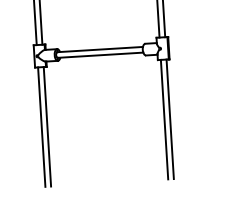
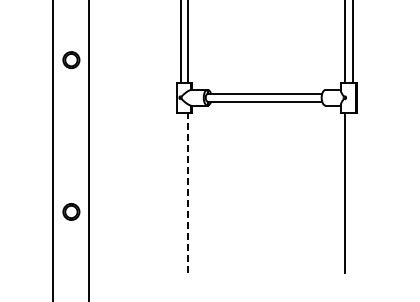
line: (170, 119) -> (352, 192), removed
line: (47, 126) -> (188, 192), solid -> dashed
line: (41, 127) -> (180, 192), removed

